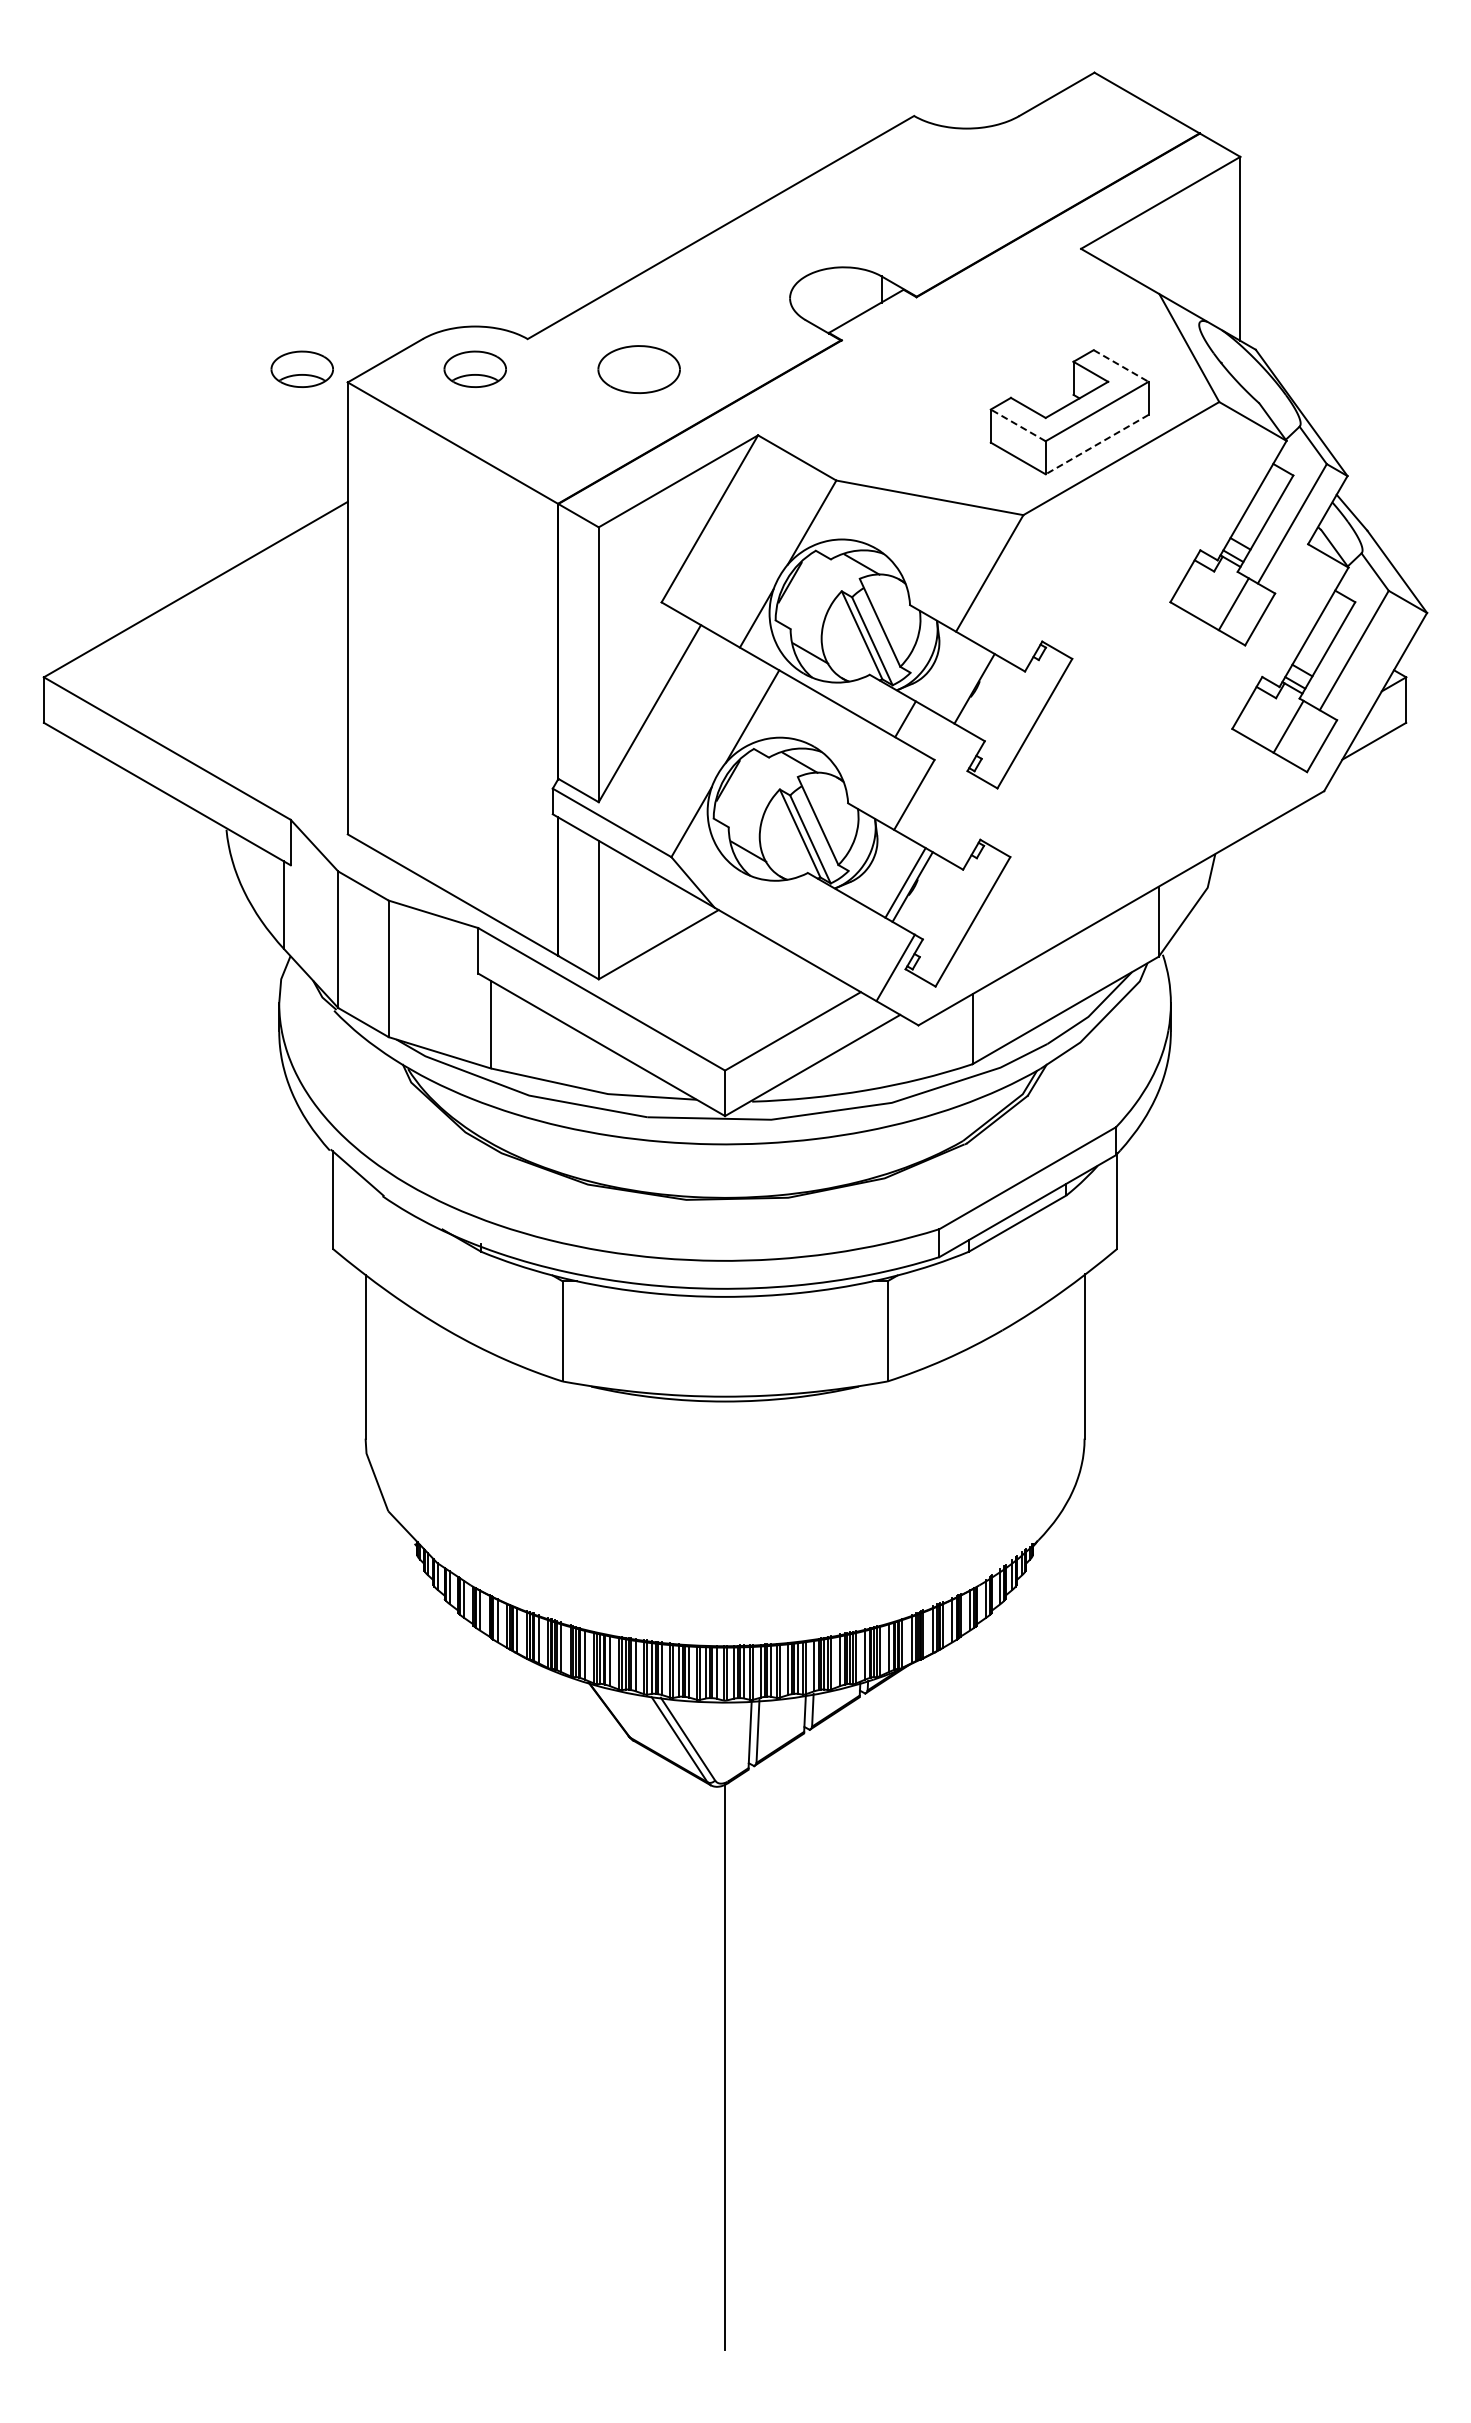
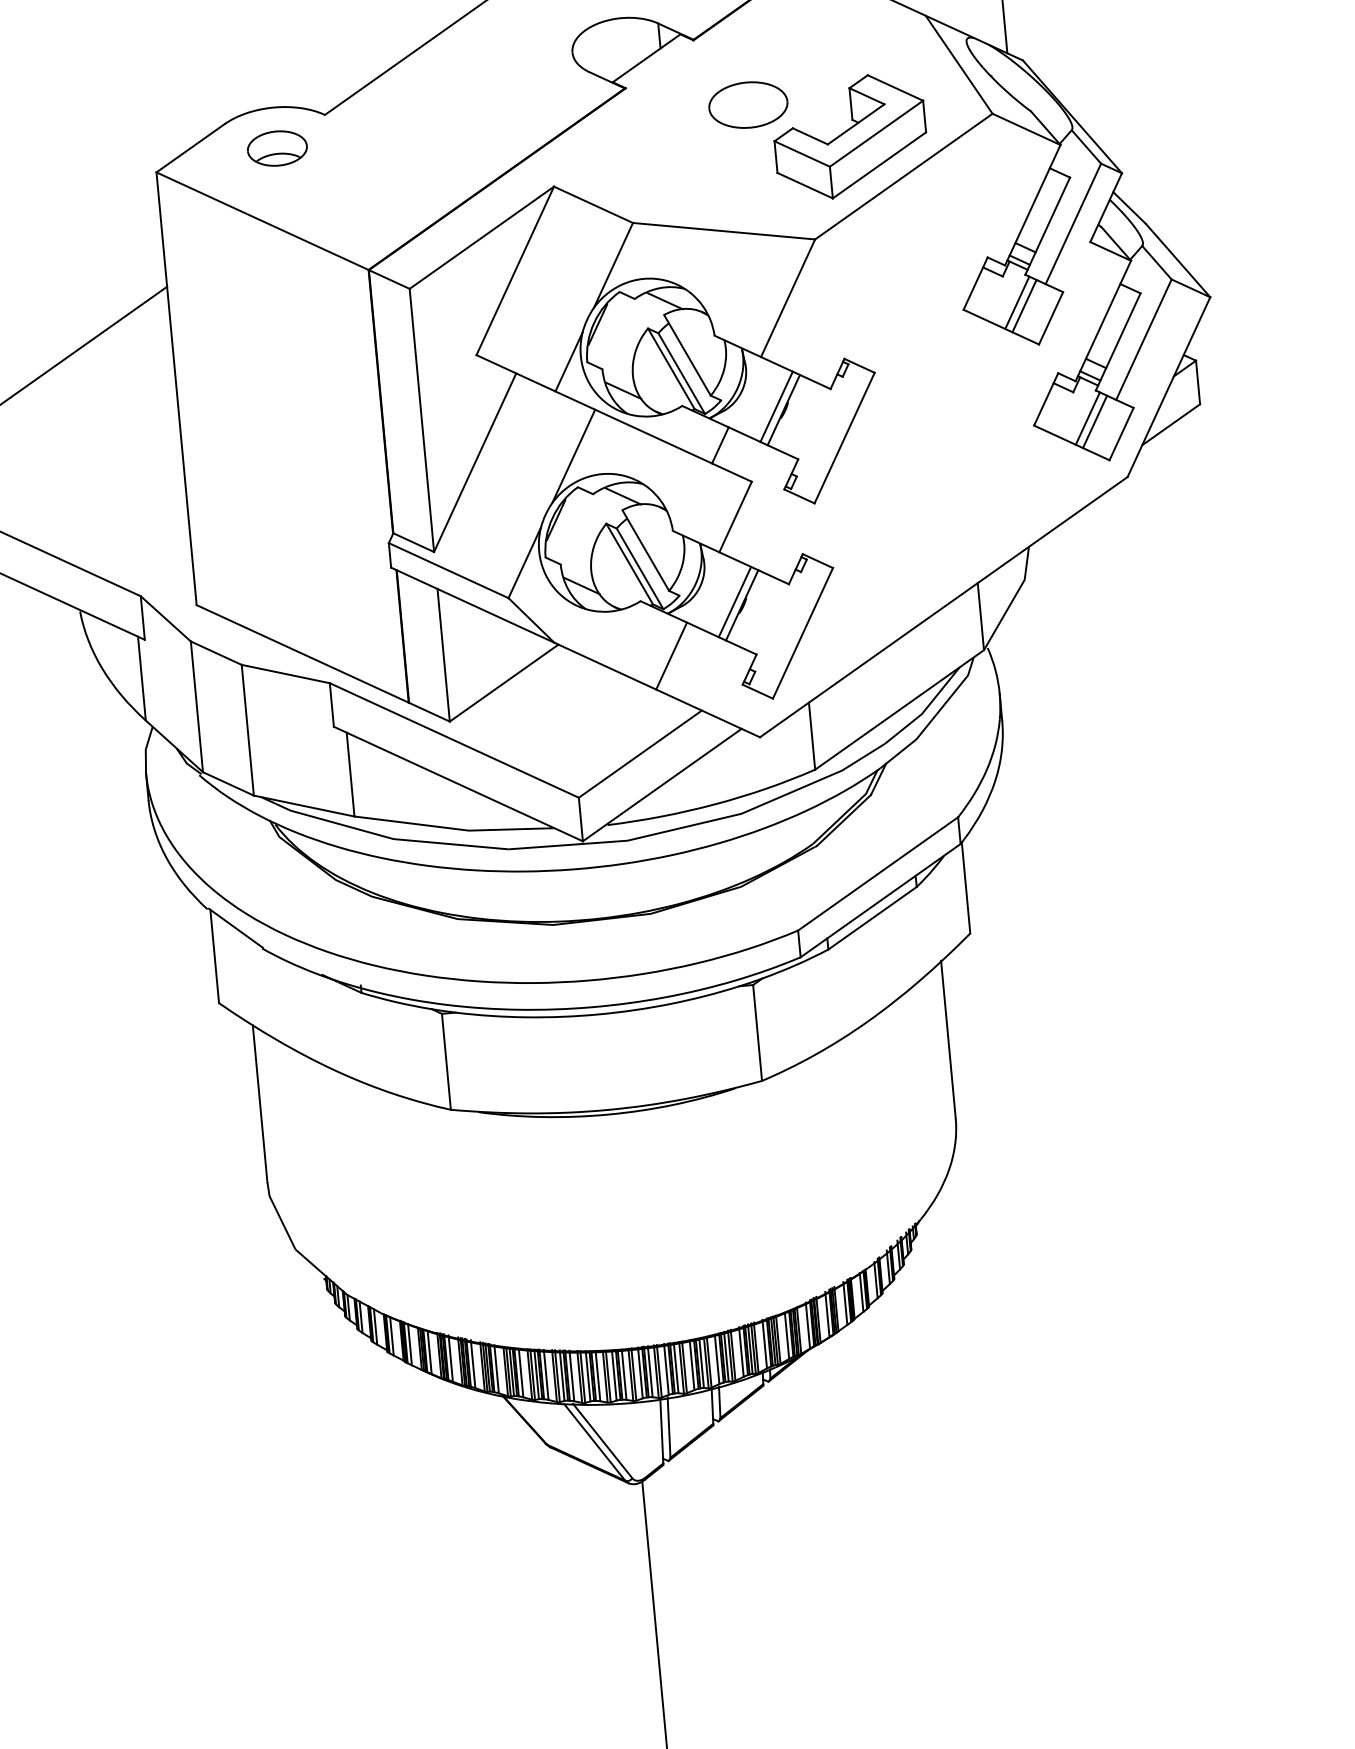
line: (1121, 366) -> (895, 88), dashed -> solid
part: (301, 368) -> (110, 163), removed
part: (638, 369) -> (747, 105), moved
line: (1018, 425) -> (802, 154), dashed -> solid
line: (1096, 444) -> (878, 165), dashed -> solid
line: (1226, 600) -> (1017, 303), added
line: (967, 684) -> (776, 406), added
line: (1295, 730) -> (1094, 421), added
line: (895, 967) -> (671, 655), moved

